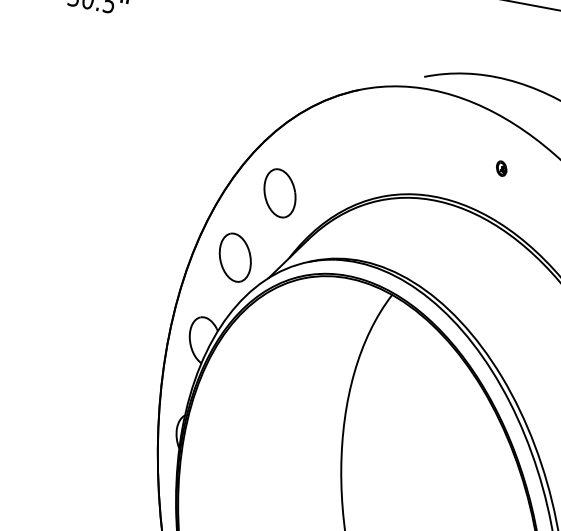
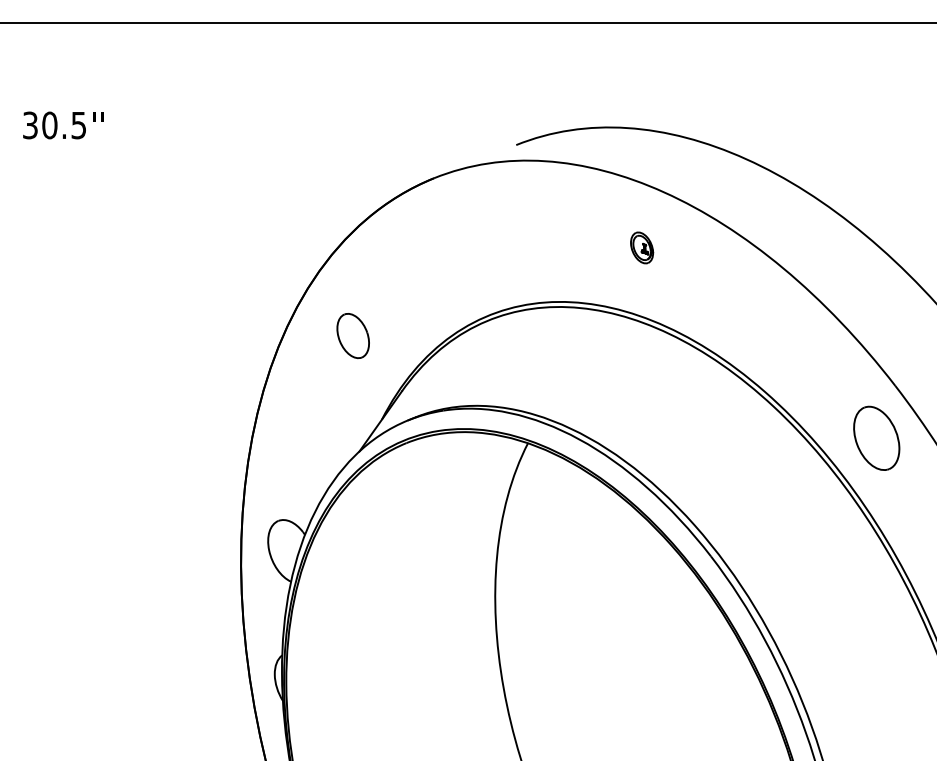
part: (501, 168) -> (642, 247), size x1.6
part: (279, 192) -> (352, 335), size x0.7
part: (235, 257) -> (309, 432), removed

